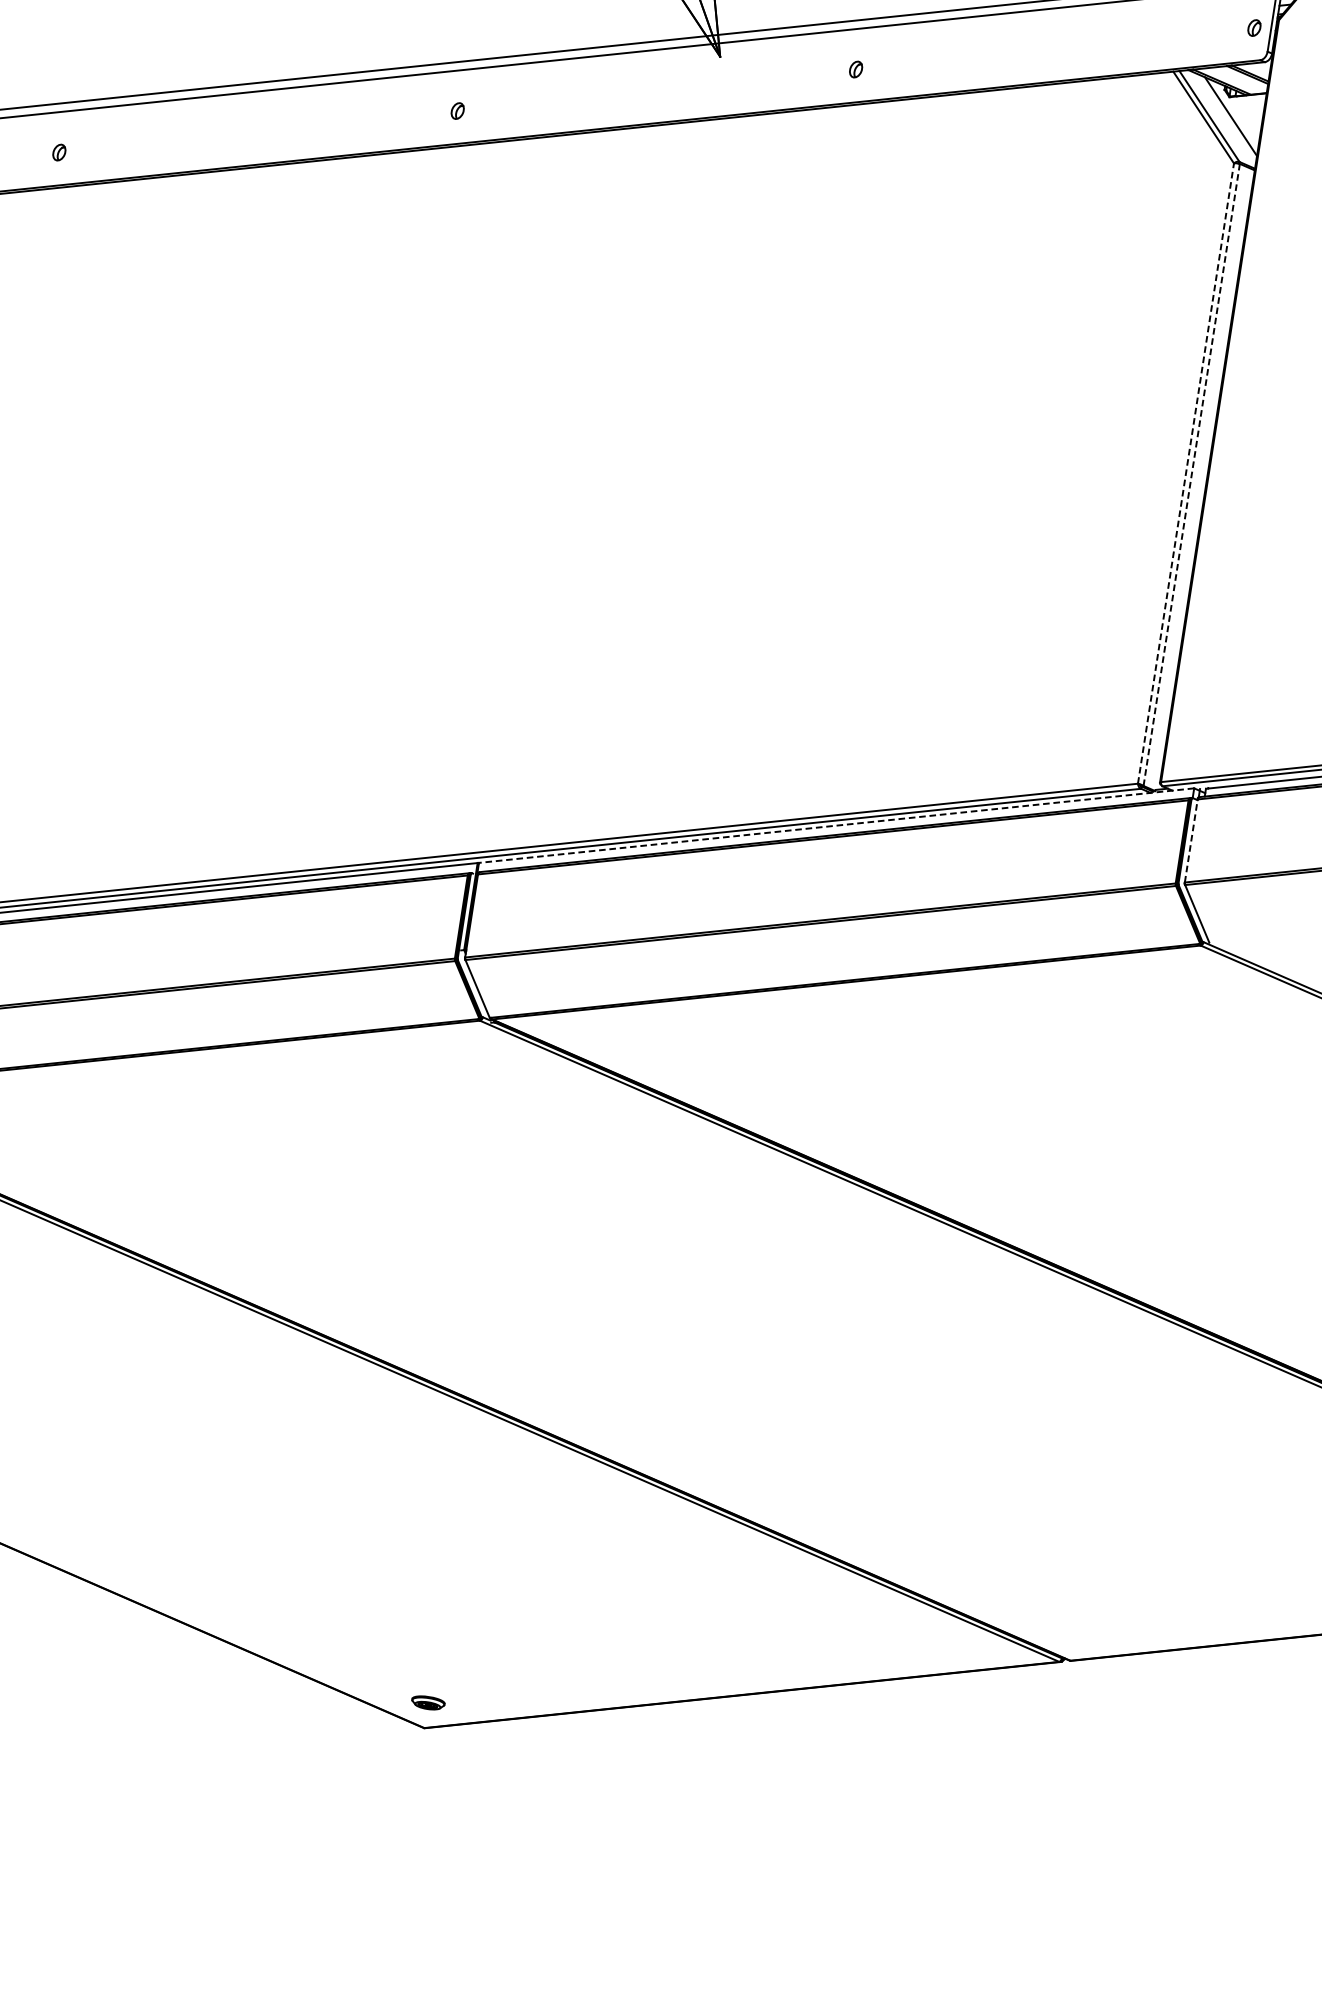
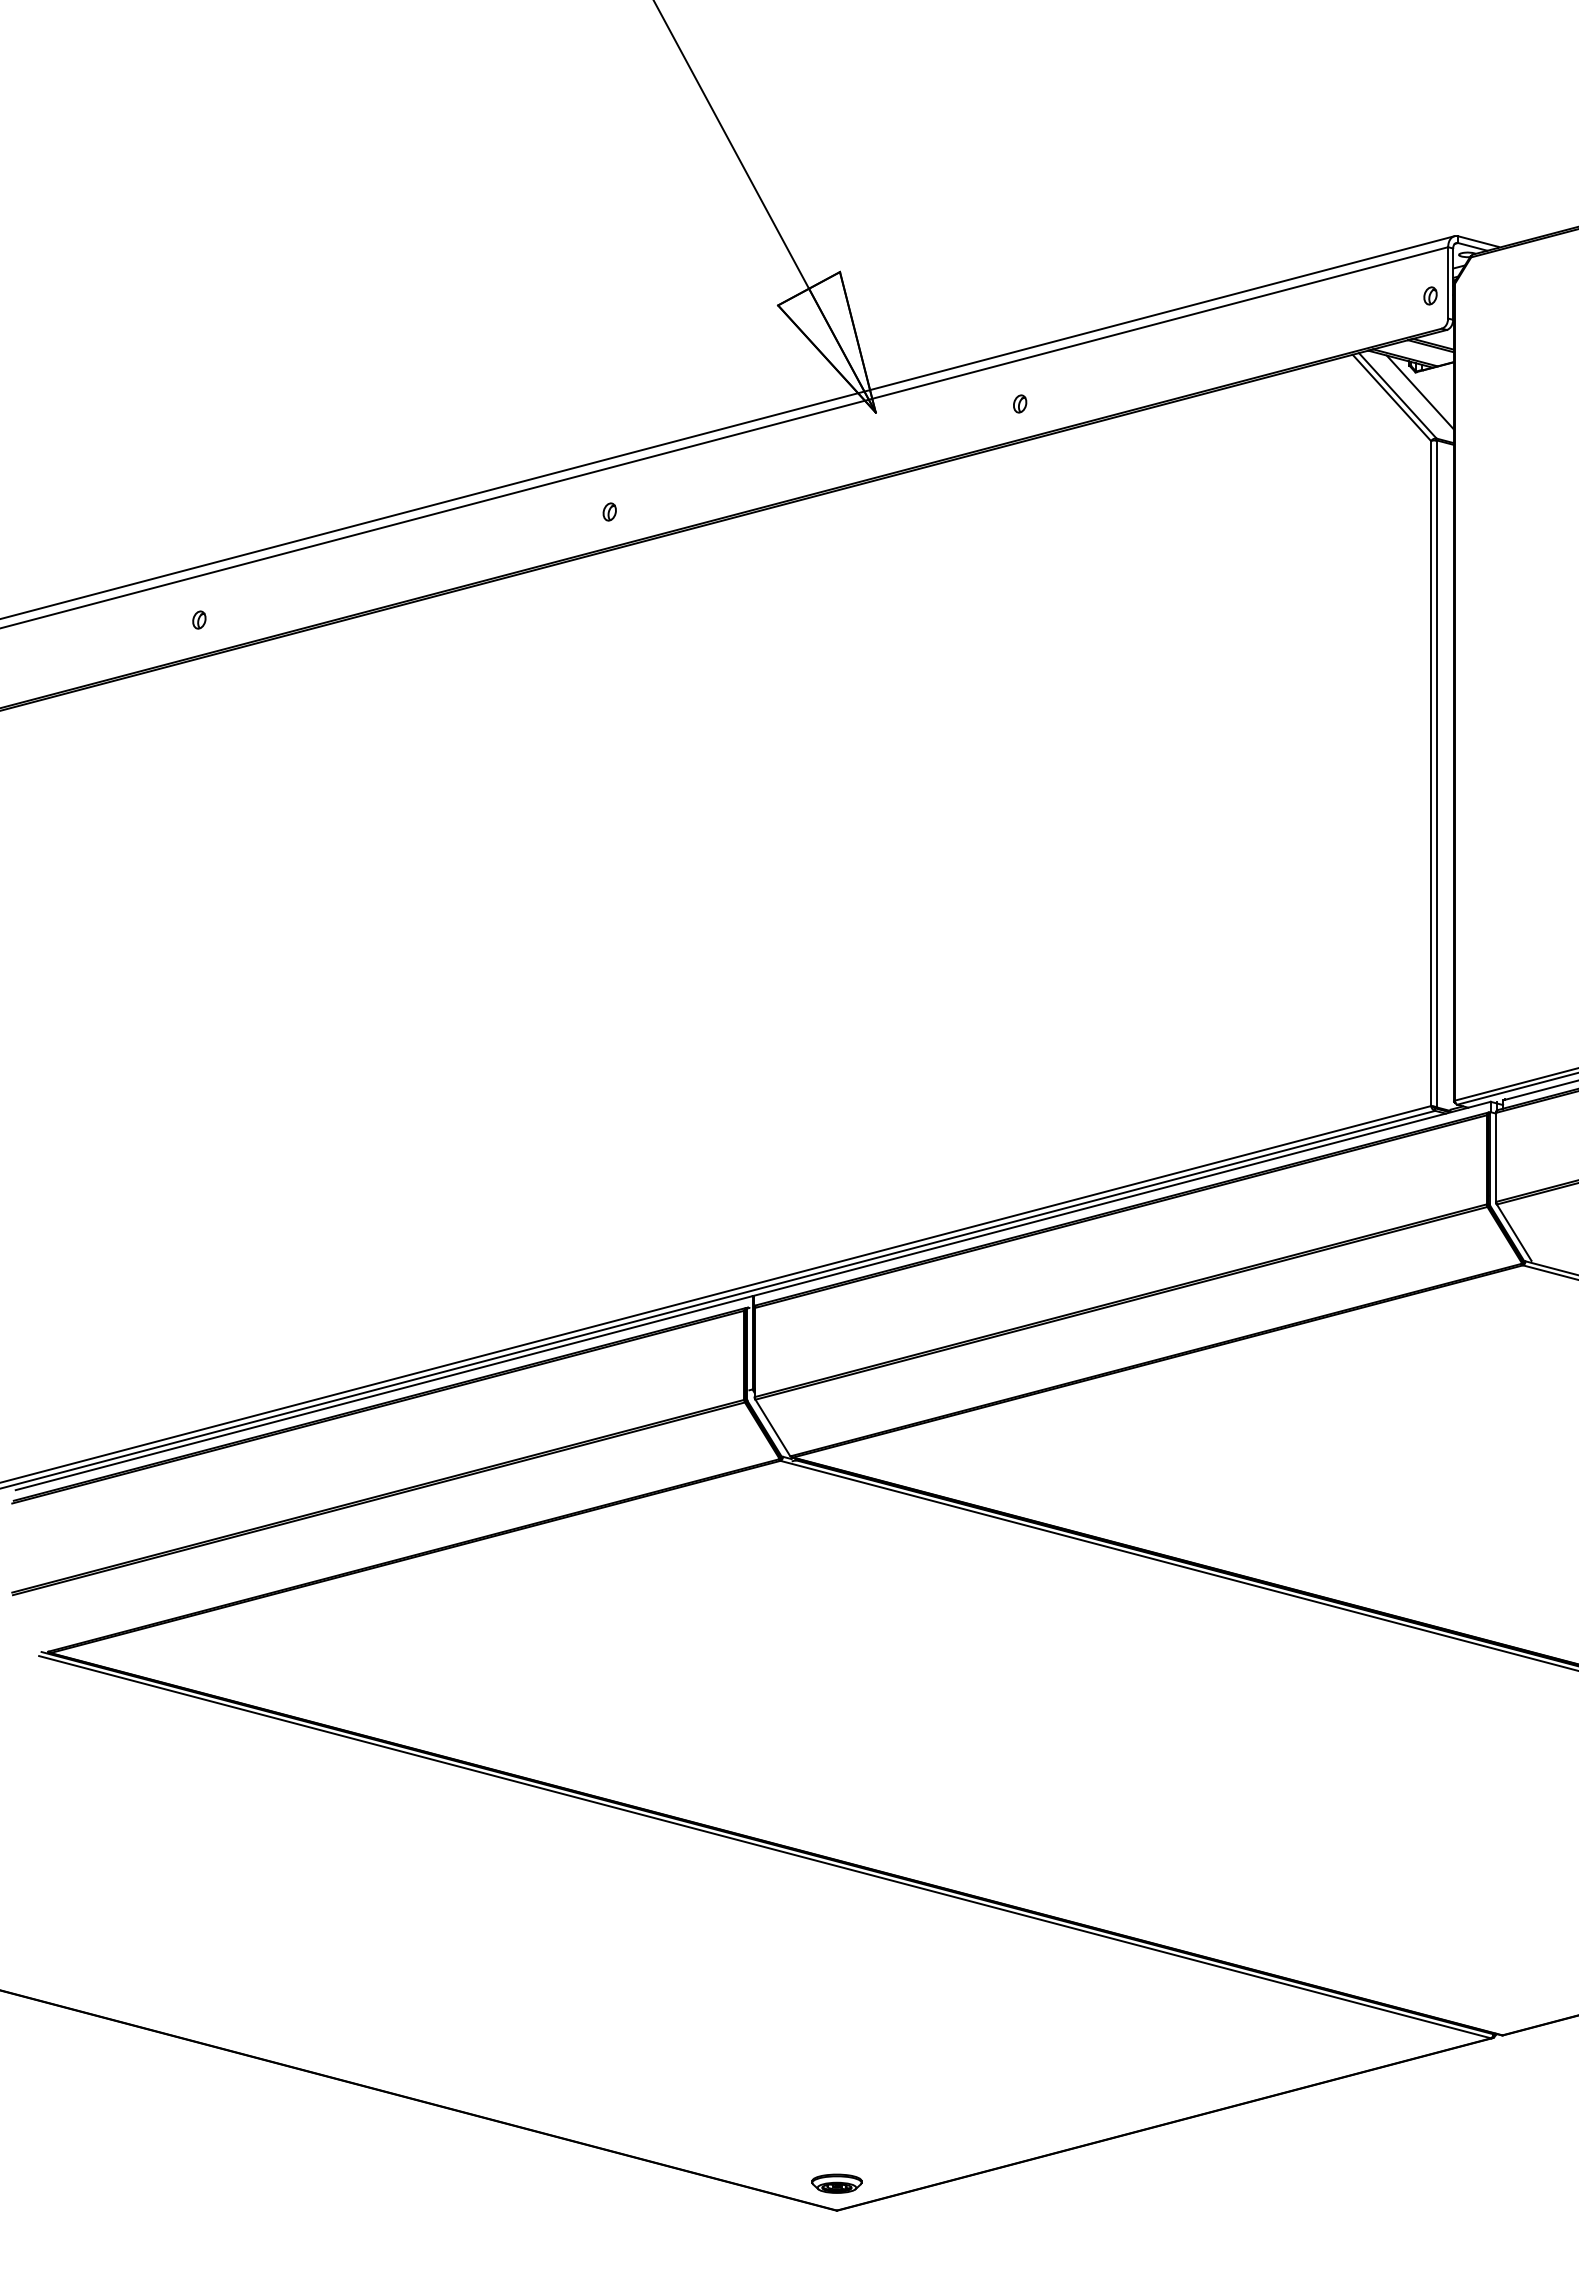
line: (1186, 473) -> (1431, 773), dashed -> solid
line: (1191, 475) -> (1437, 774), dashed -> solid
line: (836, 825) -> (1122, 1198), dashed -> solid
line: (1191, 841) -> (1496, 1157), dashed -> solid
part: (427, 1702) -> (836, 2183), size x1.43

